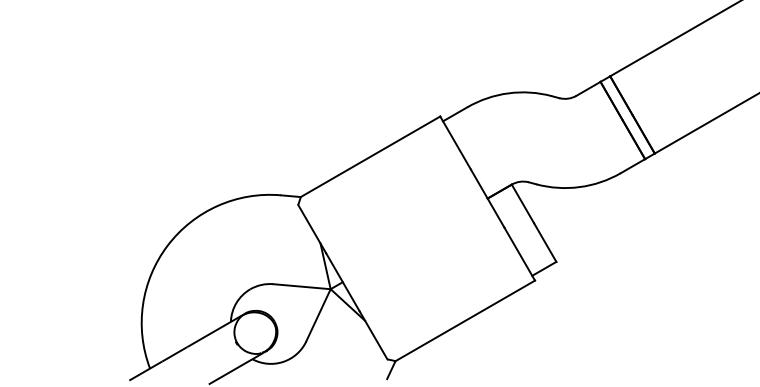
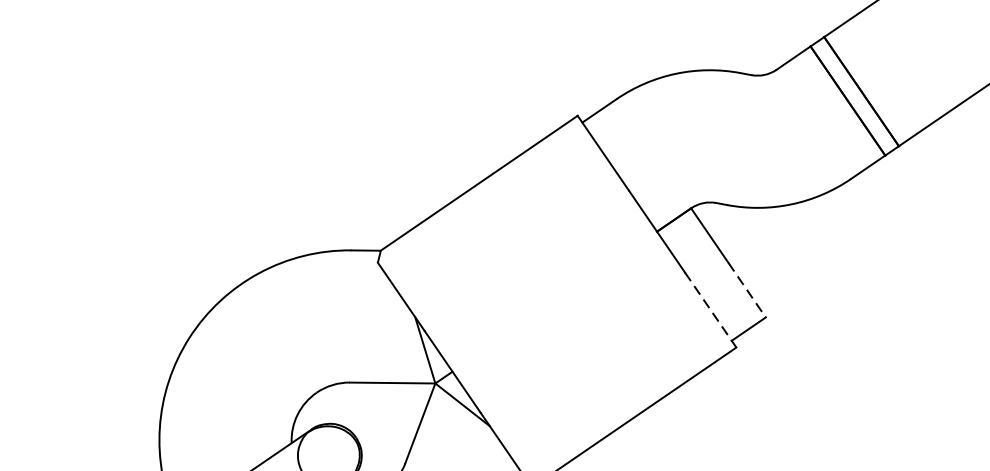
line: (545, 243) -> (747, 291), solid -> dashed
line: (519, 254) -> (710, 310), solid -> dashed

